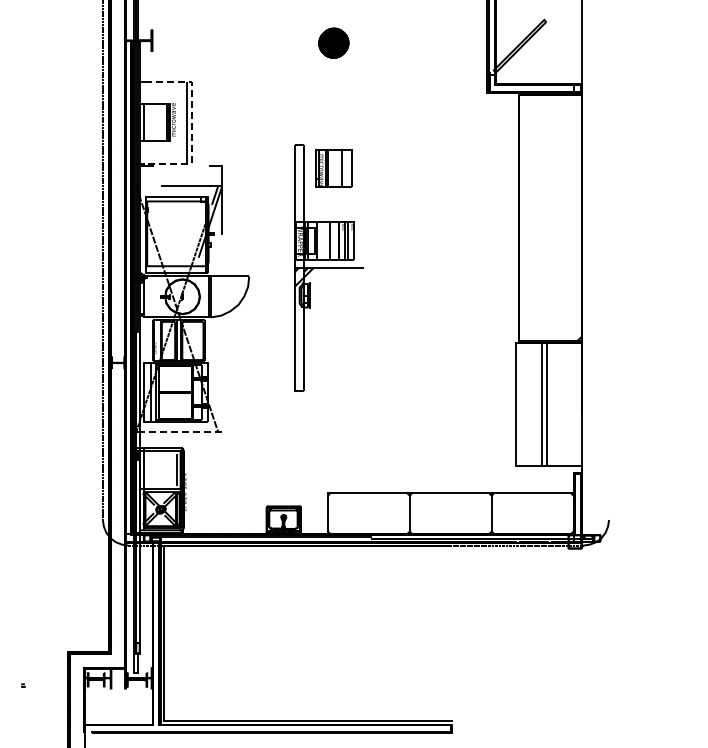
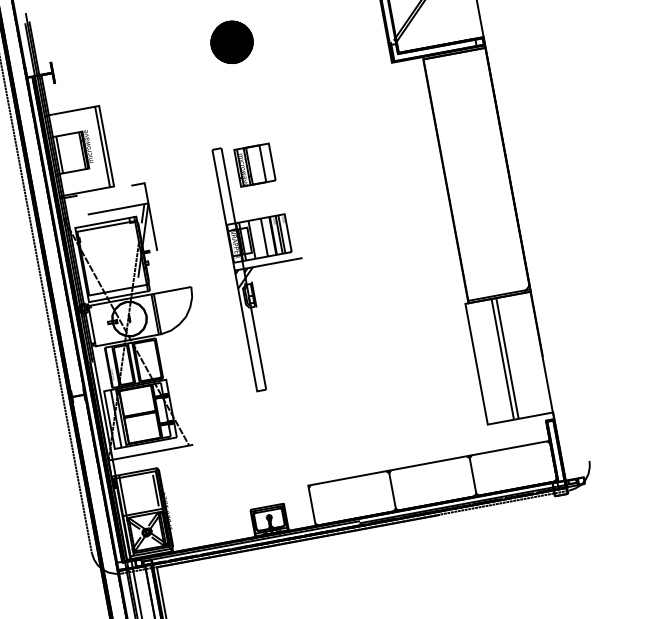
part: (333, 42) -> (231, 41), size x1.43
line: (191, 122) -> (106, 146), dashed -> solid
line: (181, 432) -> (153, 452), dashed -> solid

